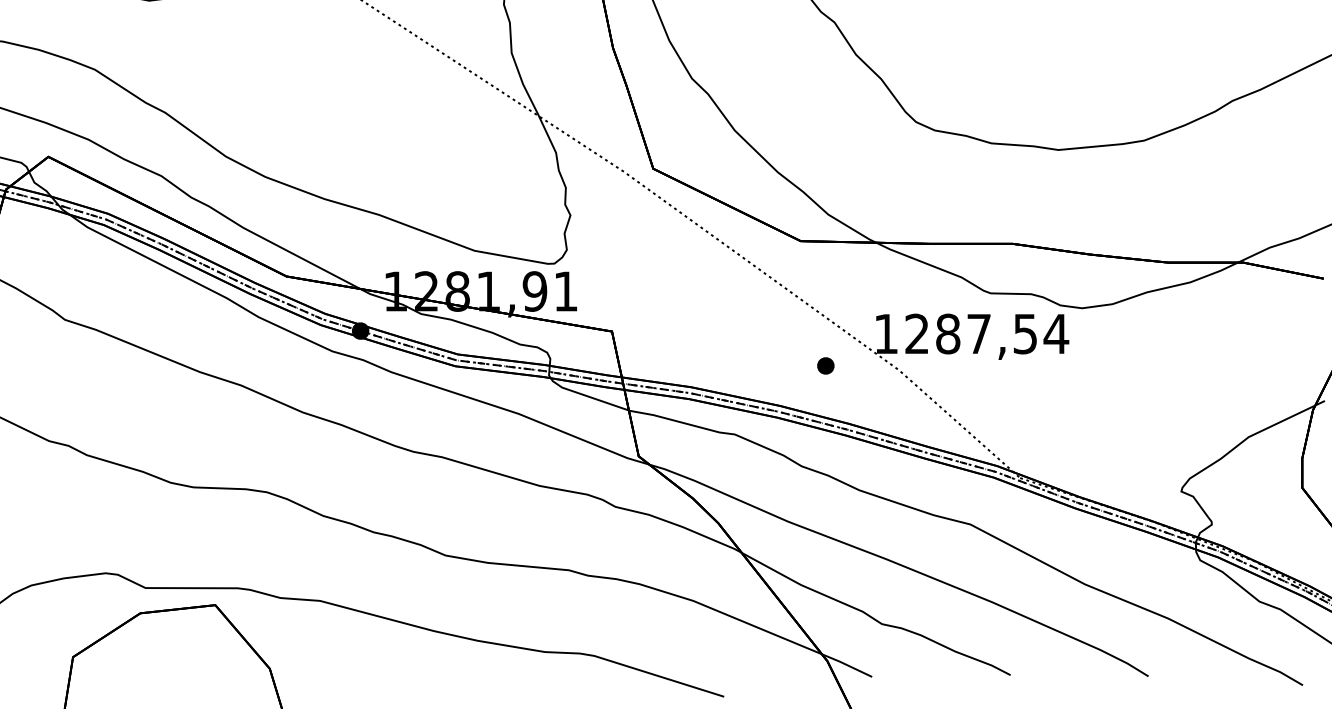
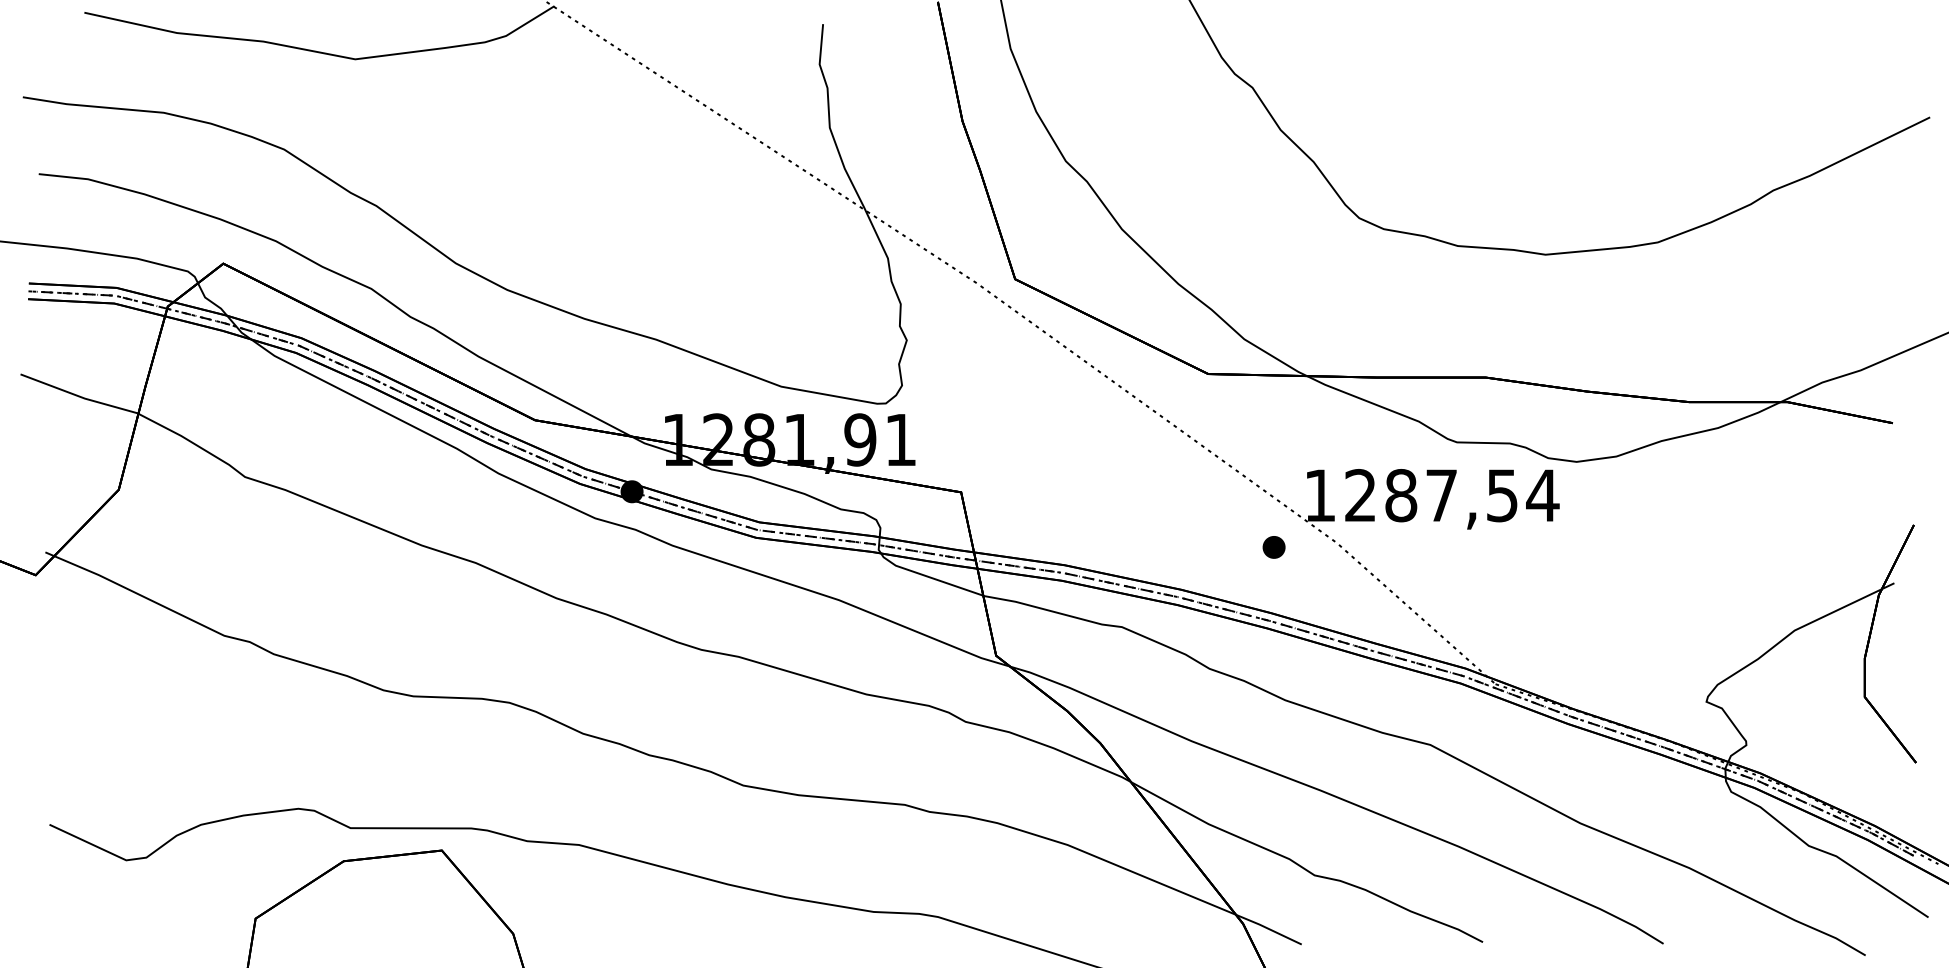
part: (825, 366) -> (1273, 547), moved

